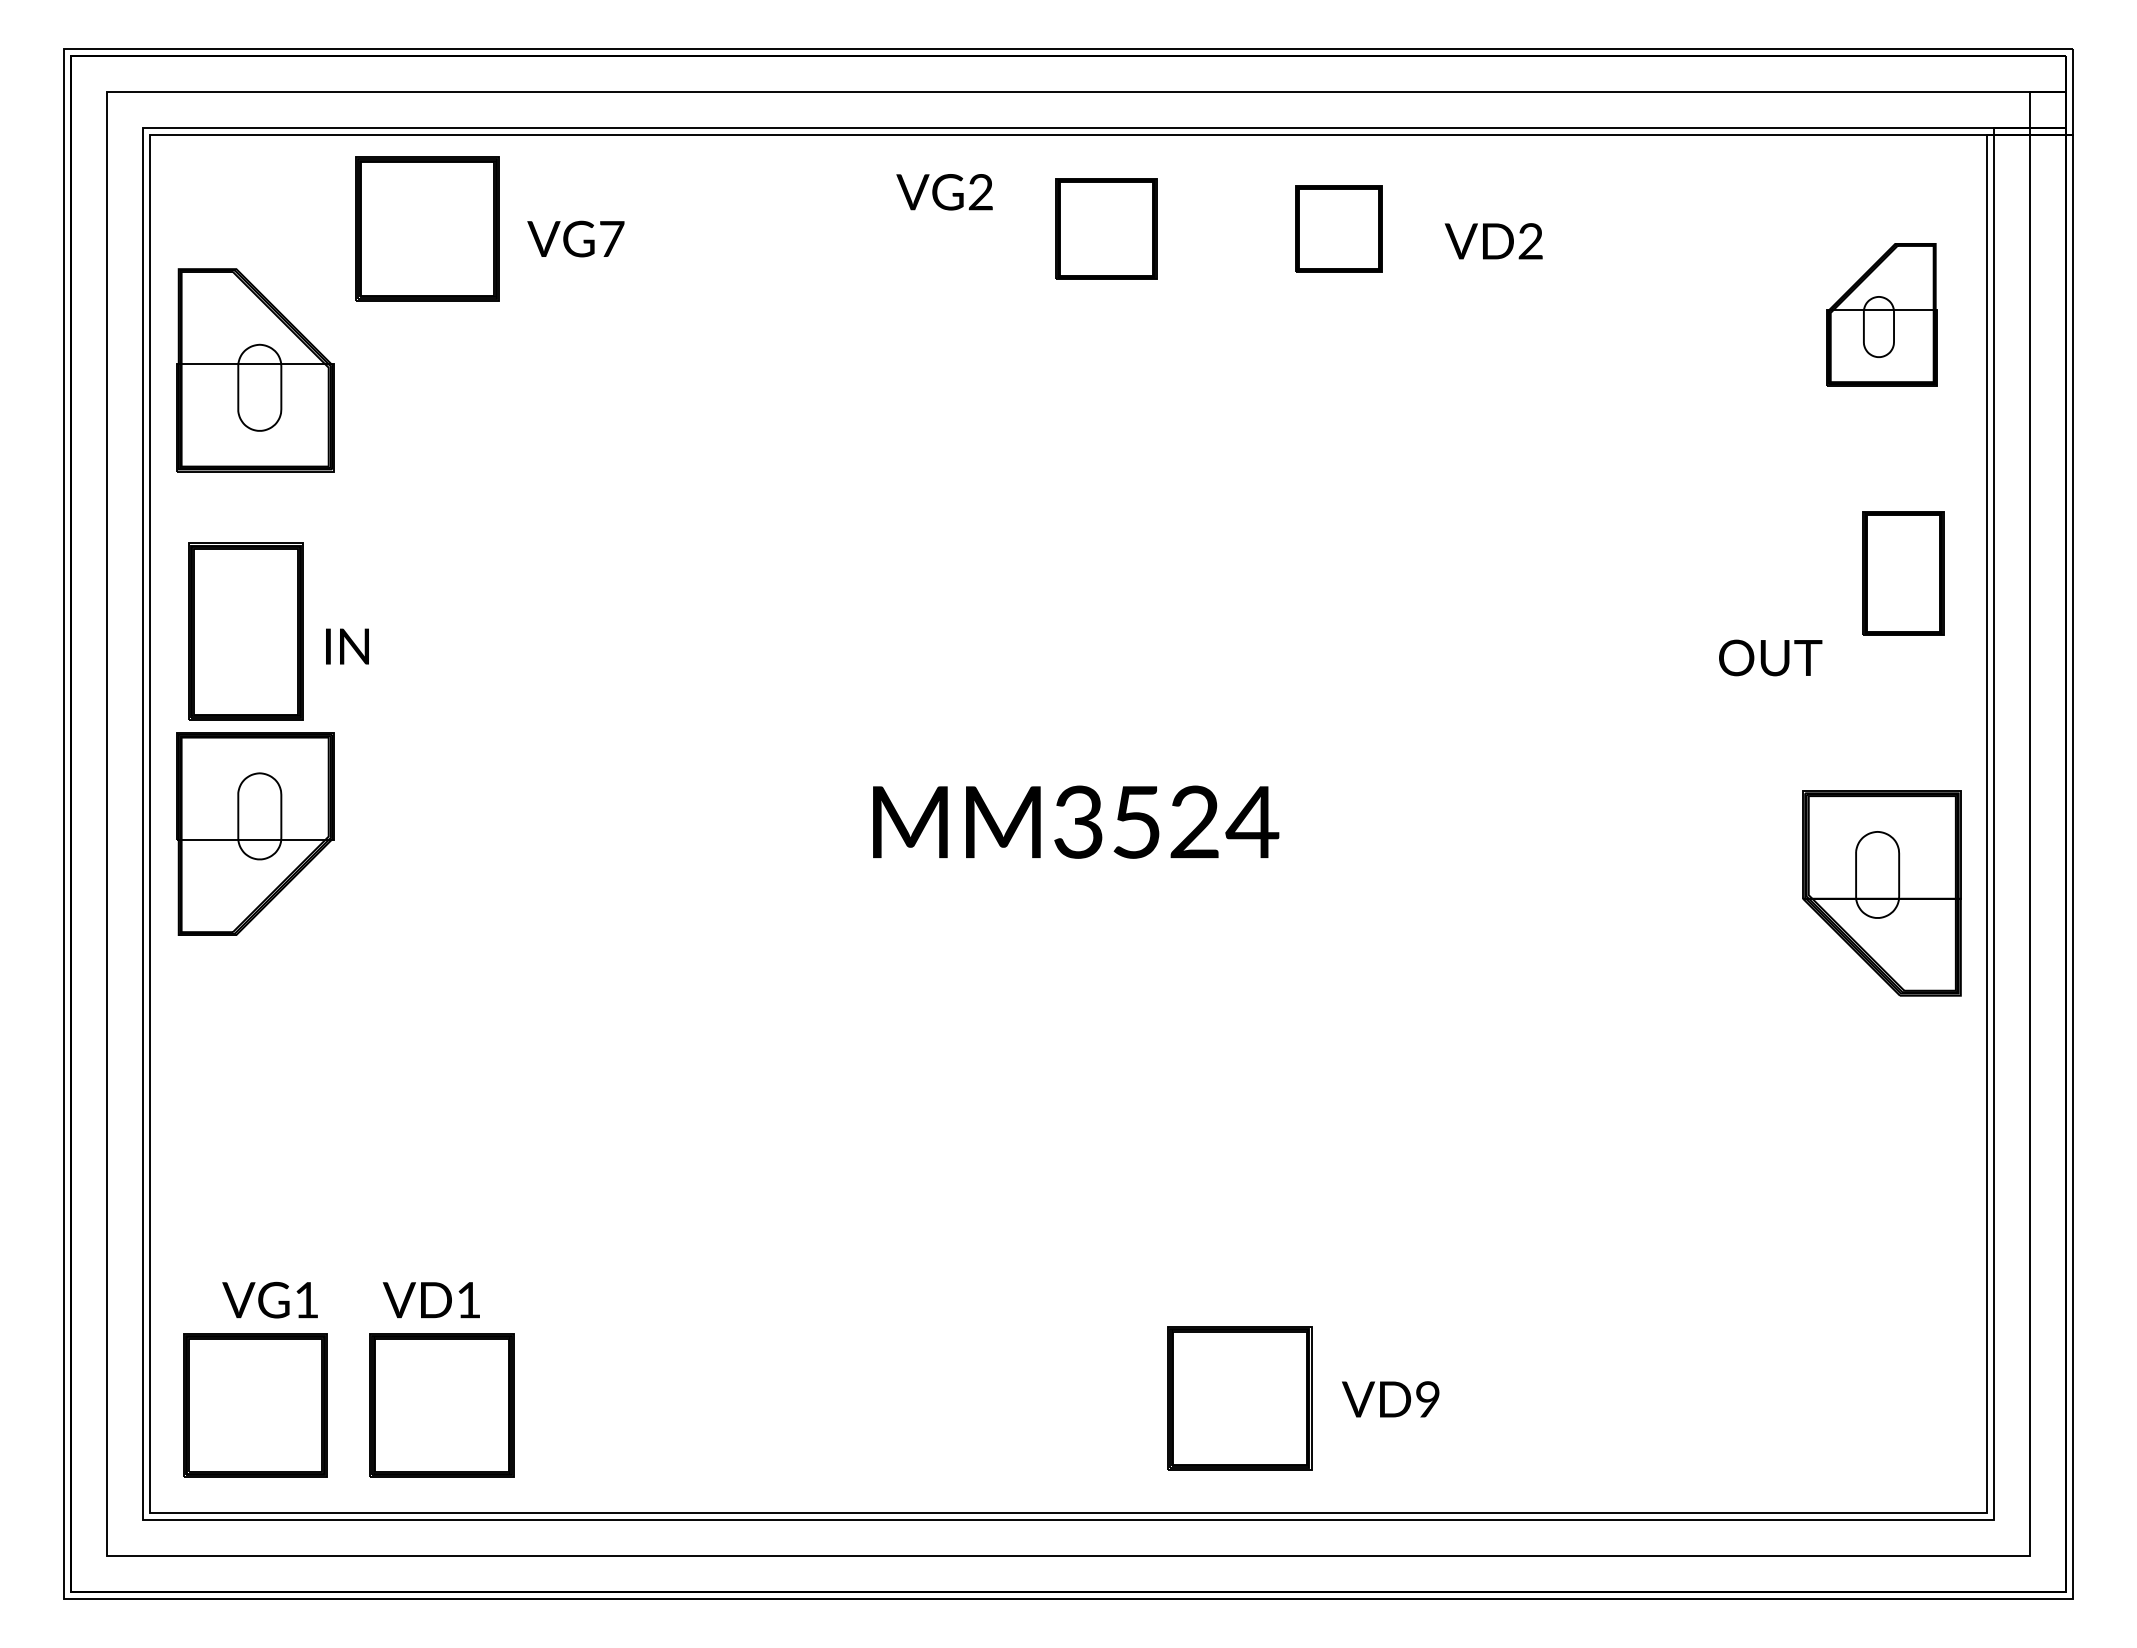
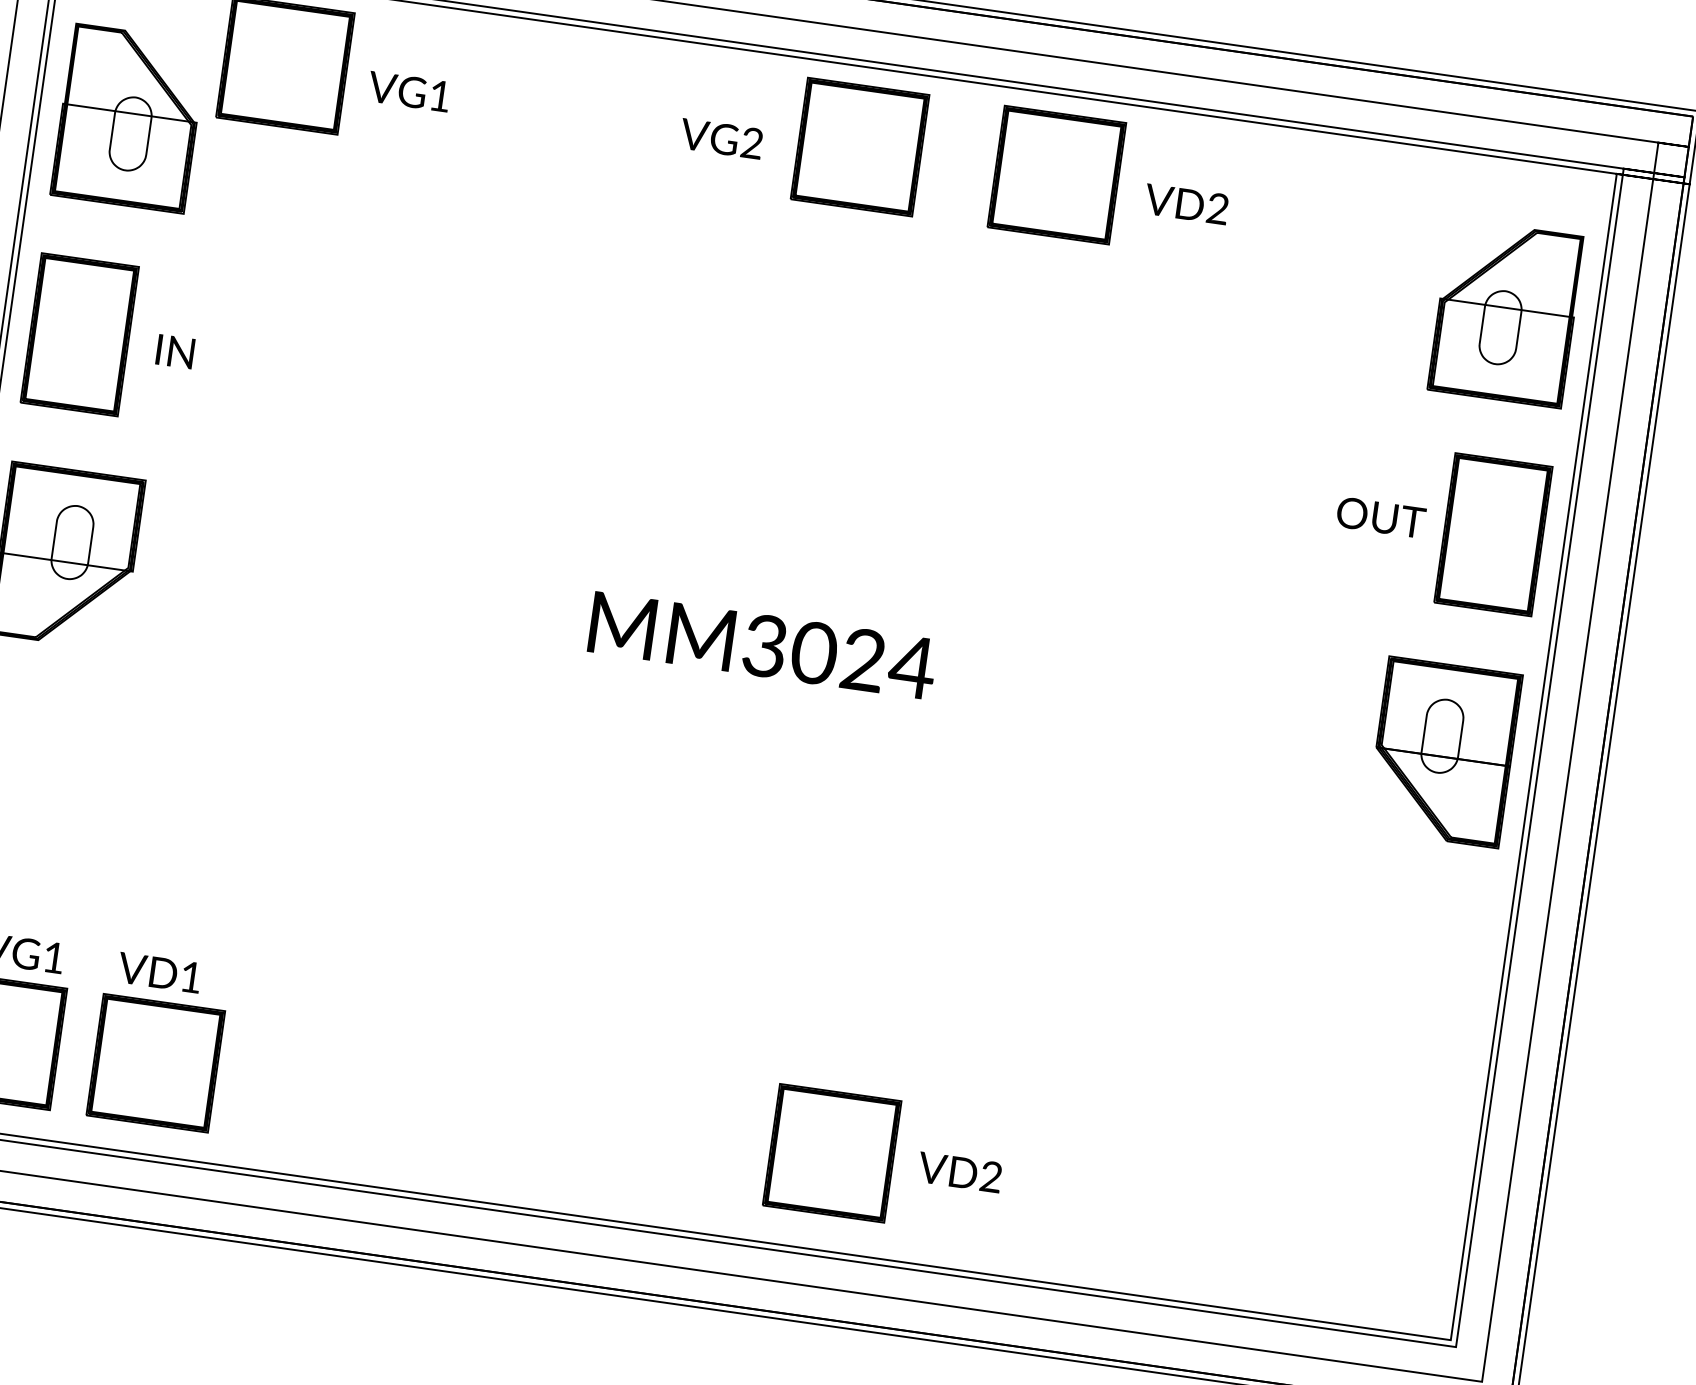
text: (944, 192) -> (721, 139), moved
part: (1106, 228) -> (860, 146), size x1.43
part: (1338, 228) -> (1056, 174), size x1.67
text: (612, 238) -> (440, 95), VG7 -> VG1
part: (1881, 314) -> (1506, 313), size x1.43
part: (255, 370) -> (129, 118), moved
part: (1903, 573) -> (1493, 534), size x1.43
part: (245, 631) -> (79, 334), moved
text: (347, 646) -> (175, 351), moved
text: (1770, 657) -> (1381, 517), moved
text: (1136, 821) -> (814, 652), MM3524 -> MM3024
part: (1881, 893) -> (1443, 752), moved
text: (1427, 1399) -> (990, 1176), VD9 -> VD2

